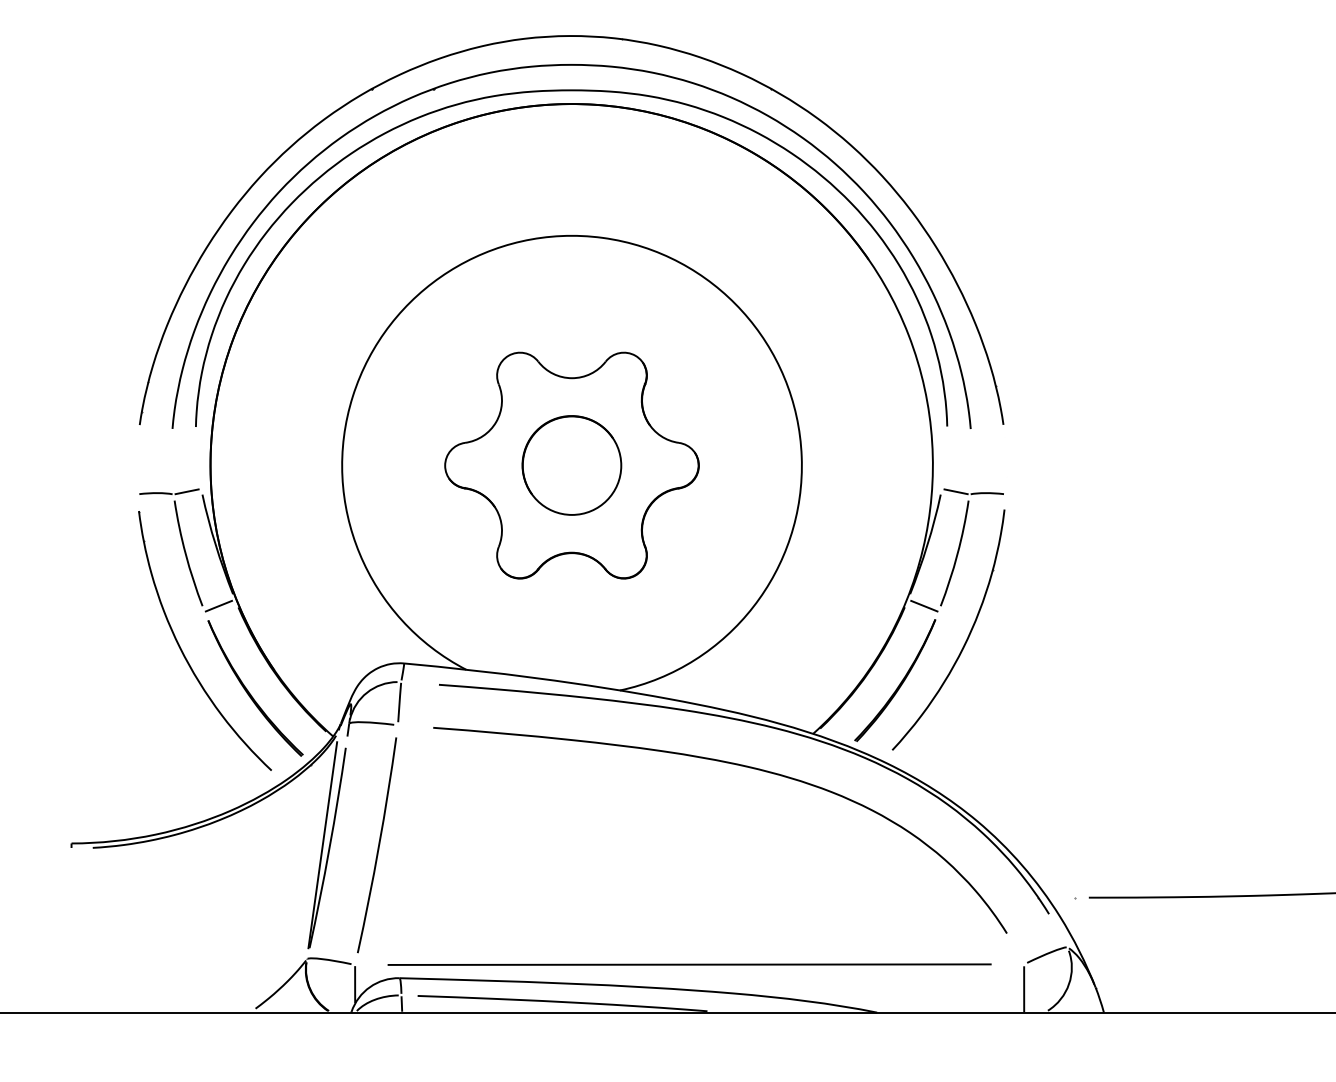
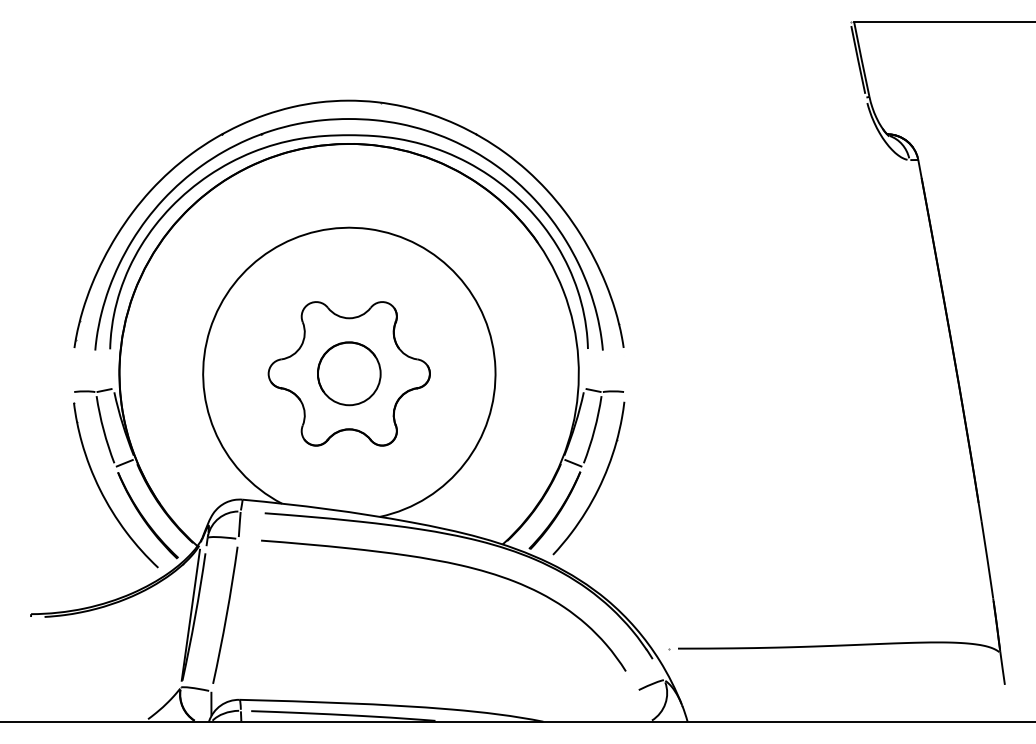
line: (688, 965) -> (423, 691), removed
line: (1023, 988) -> (636, 706), removed

